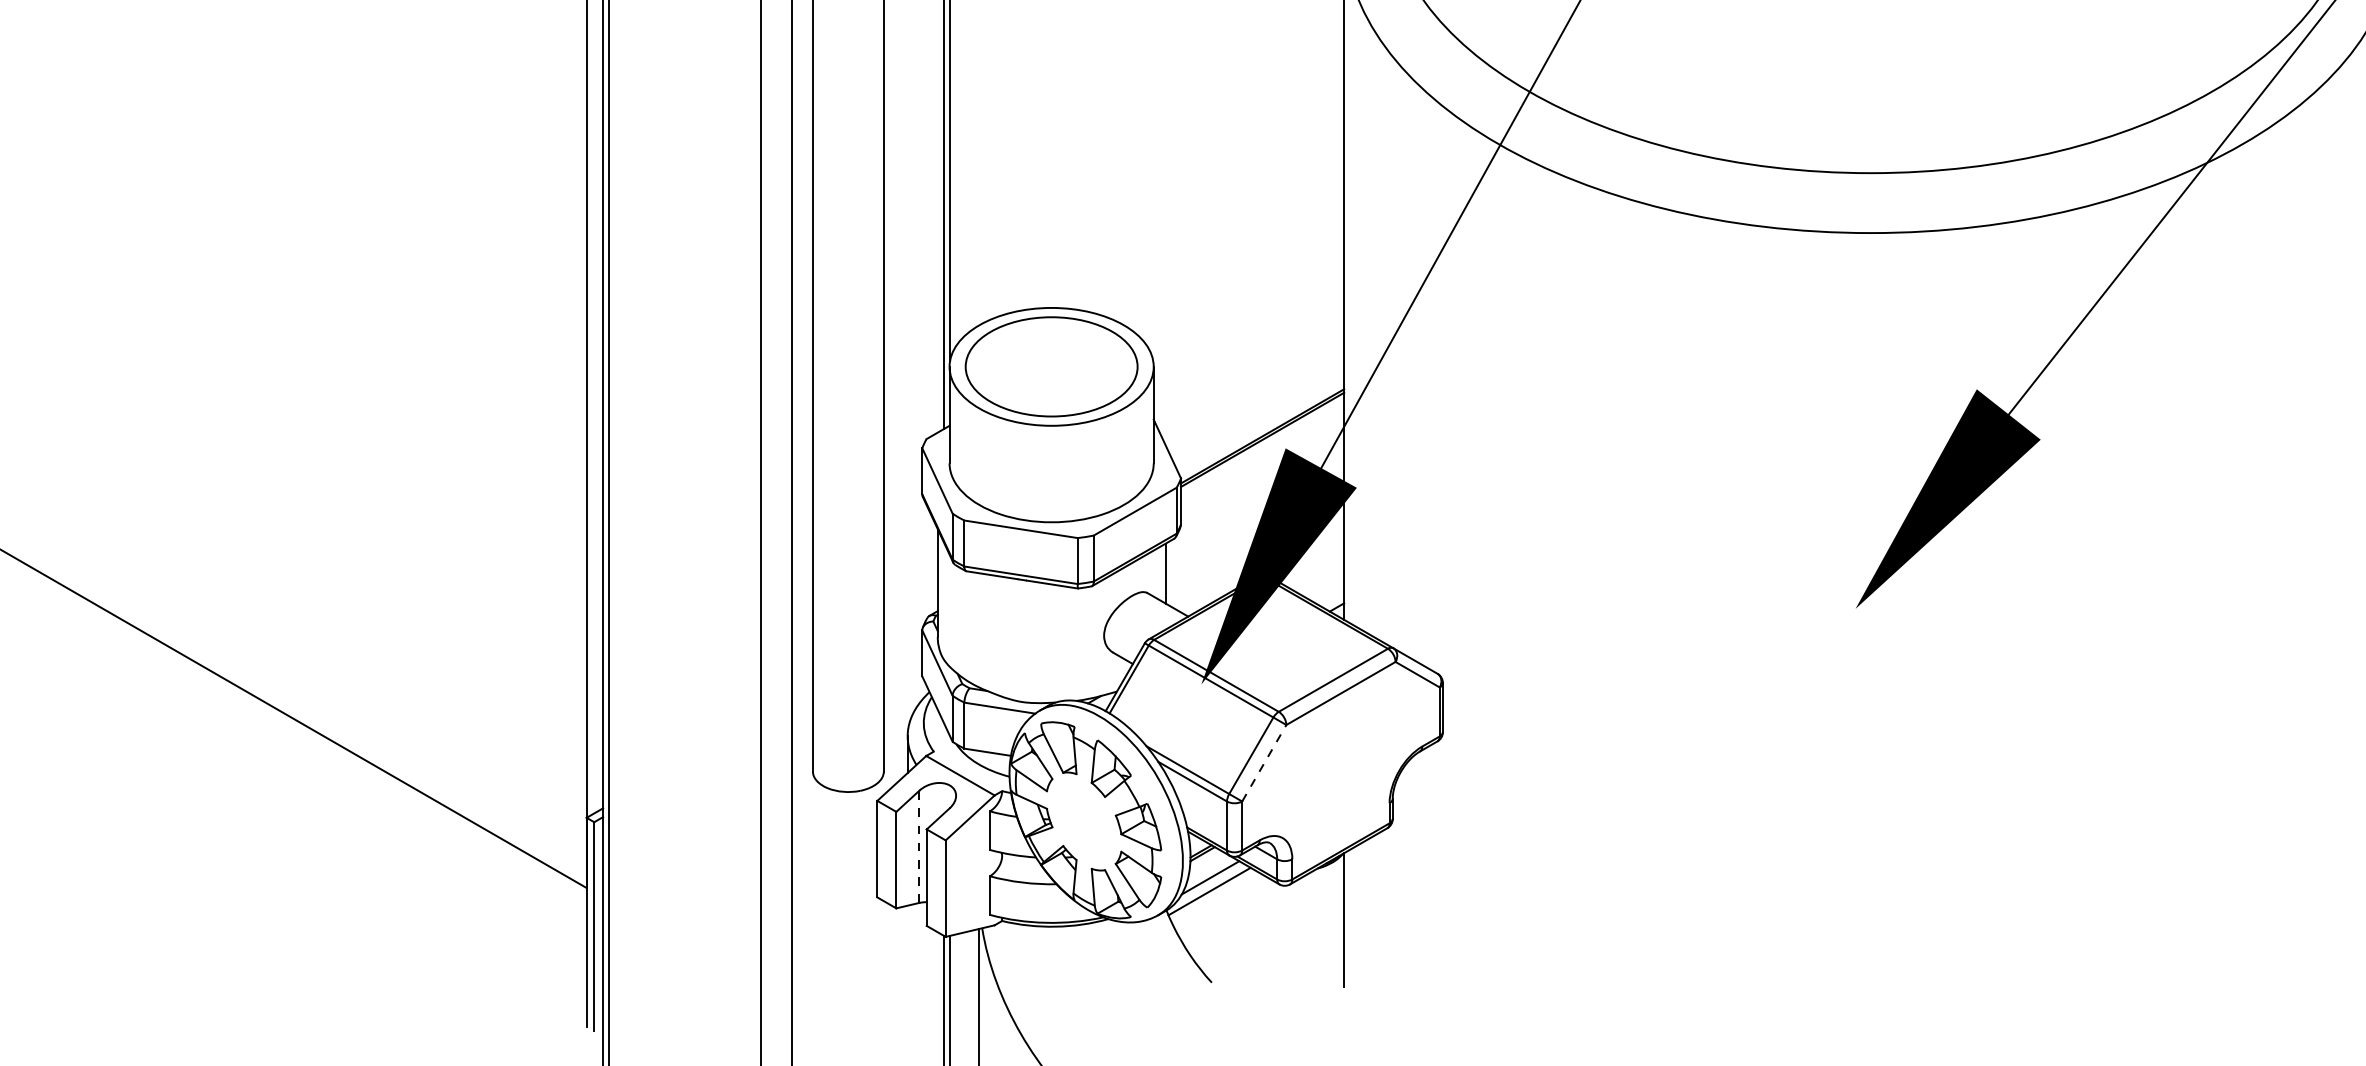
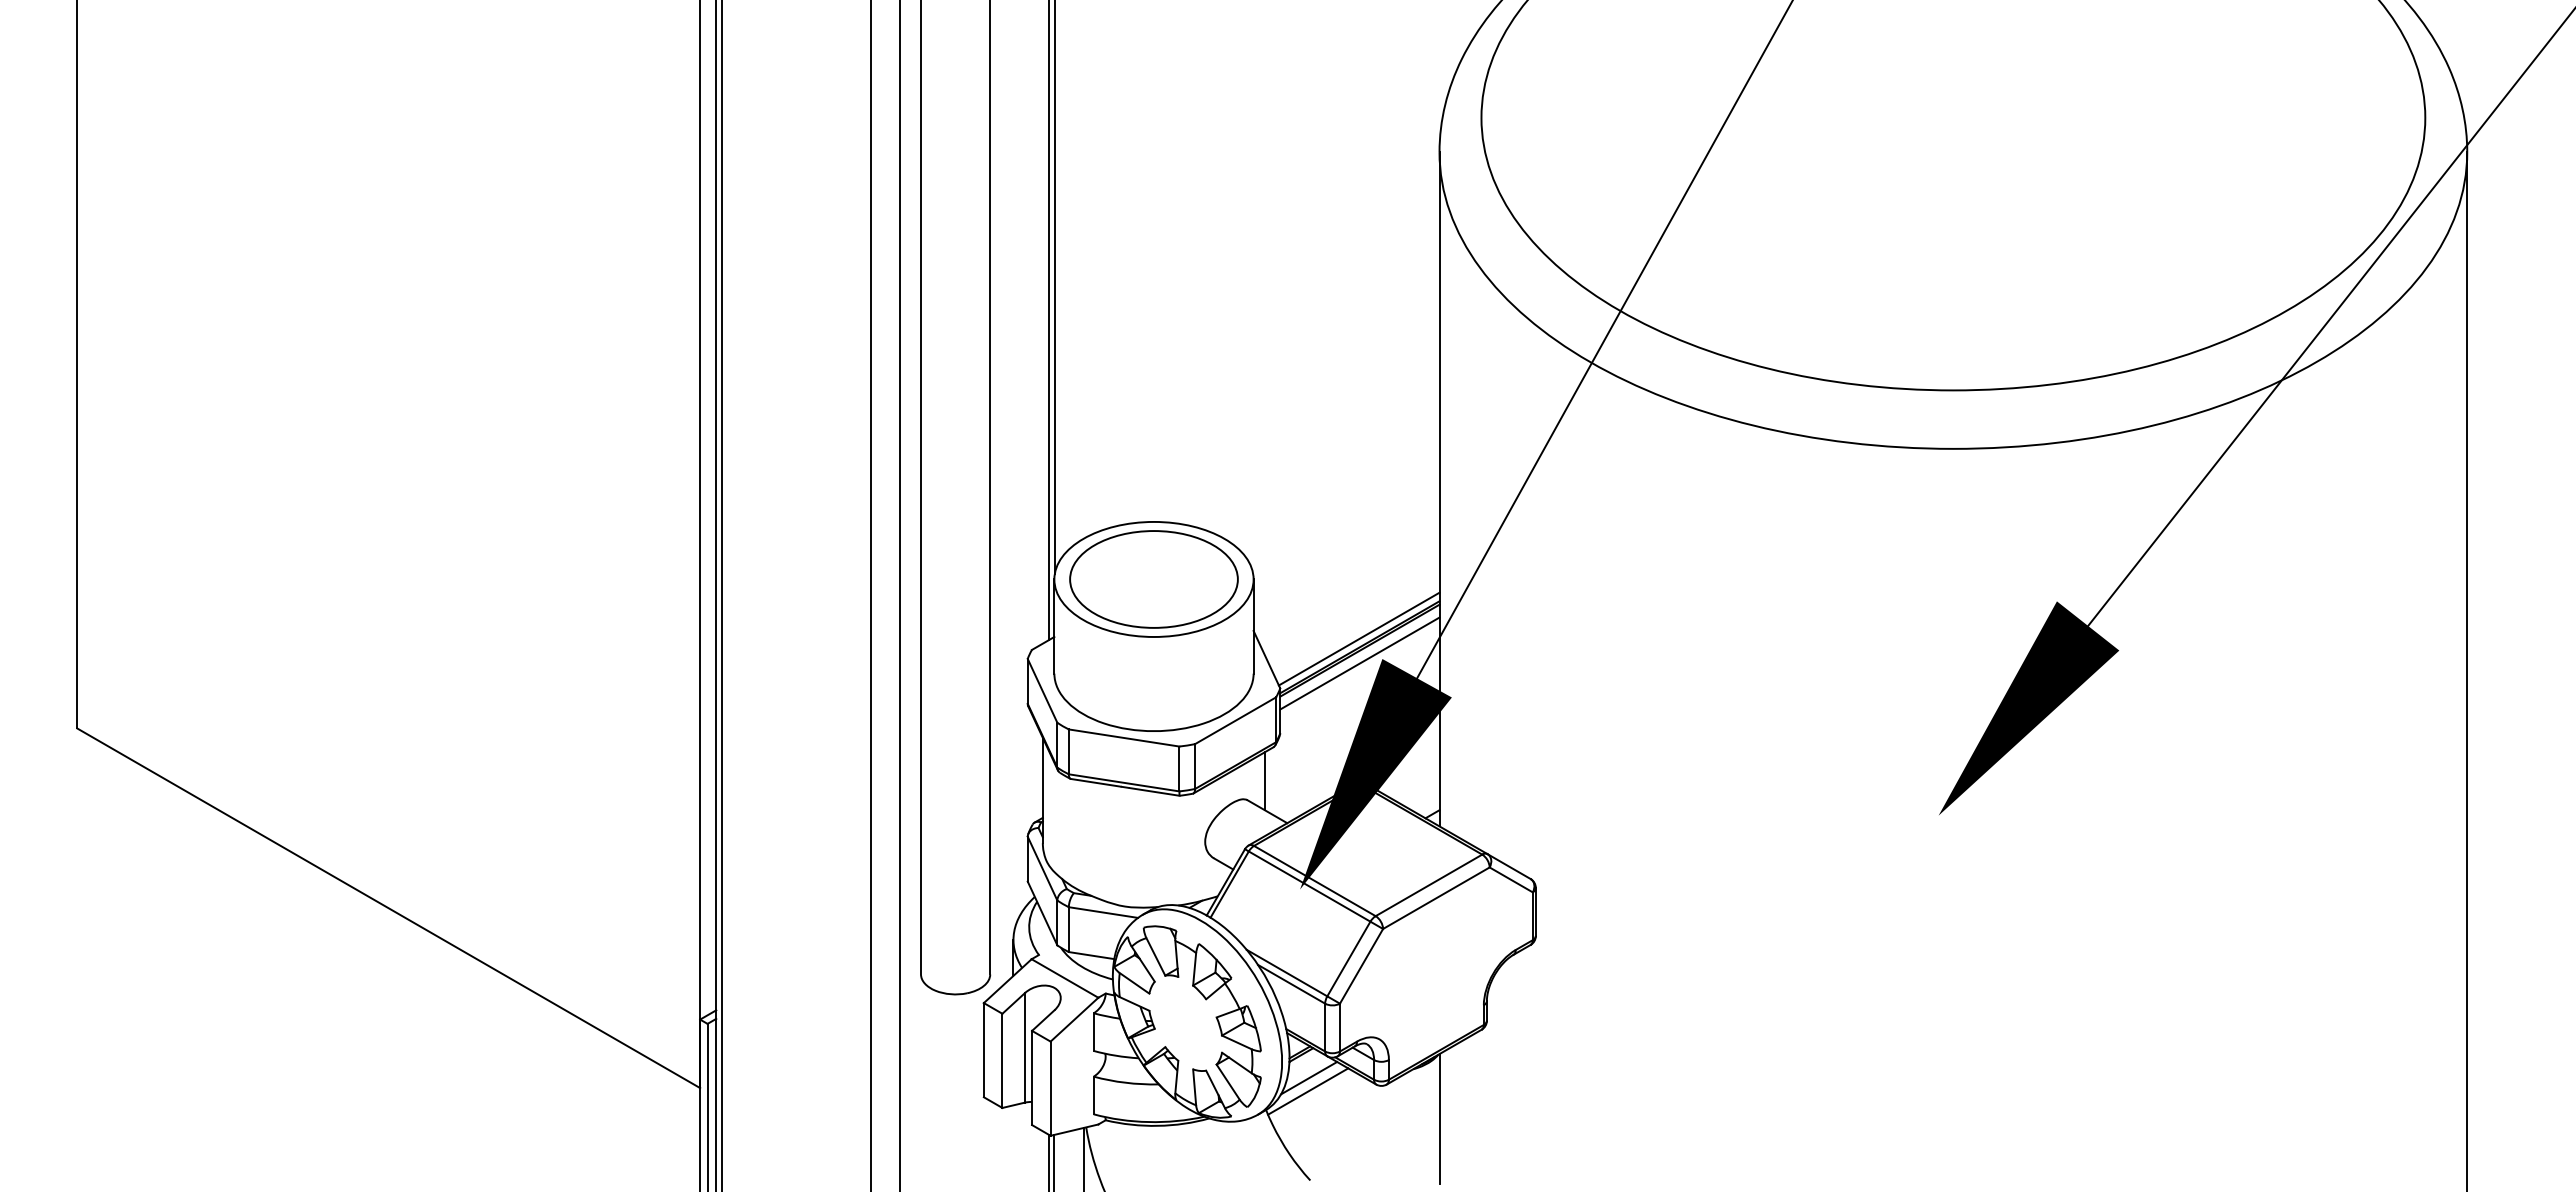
line: (1261, 427) -> (1358, 638), added
line: (1262, 452) -> (1359, 663), added
line: (1264, 762) -> (1361, 965), dashed -> solid
line: (918, 846) -> (1024, 1047), dashed -> solid

